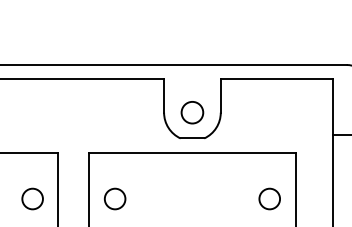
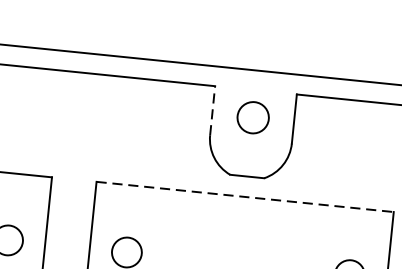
line: (164, 95) -> (213, 110), solid -> dashed
circle: (192, 112) -> (253, 117), moved
line: (192, 152) -> (245, 196), solid -> dashed

